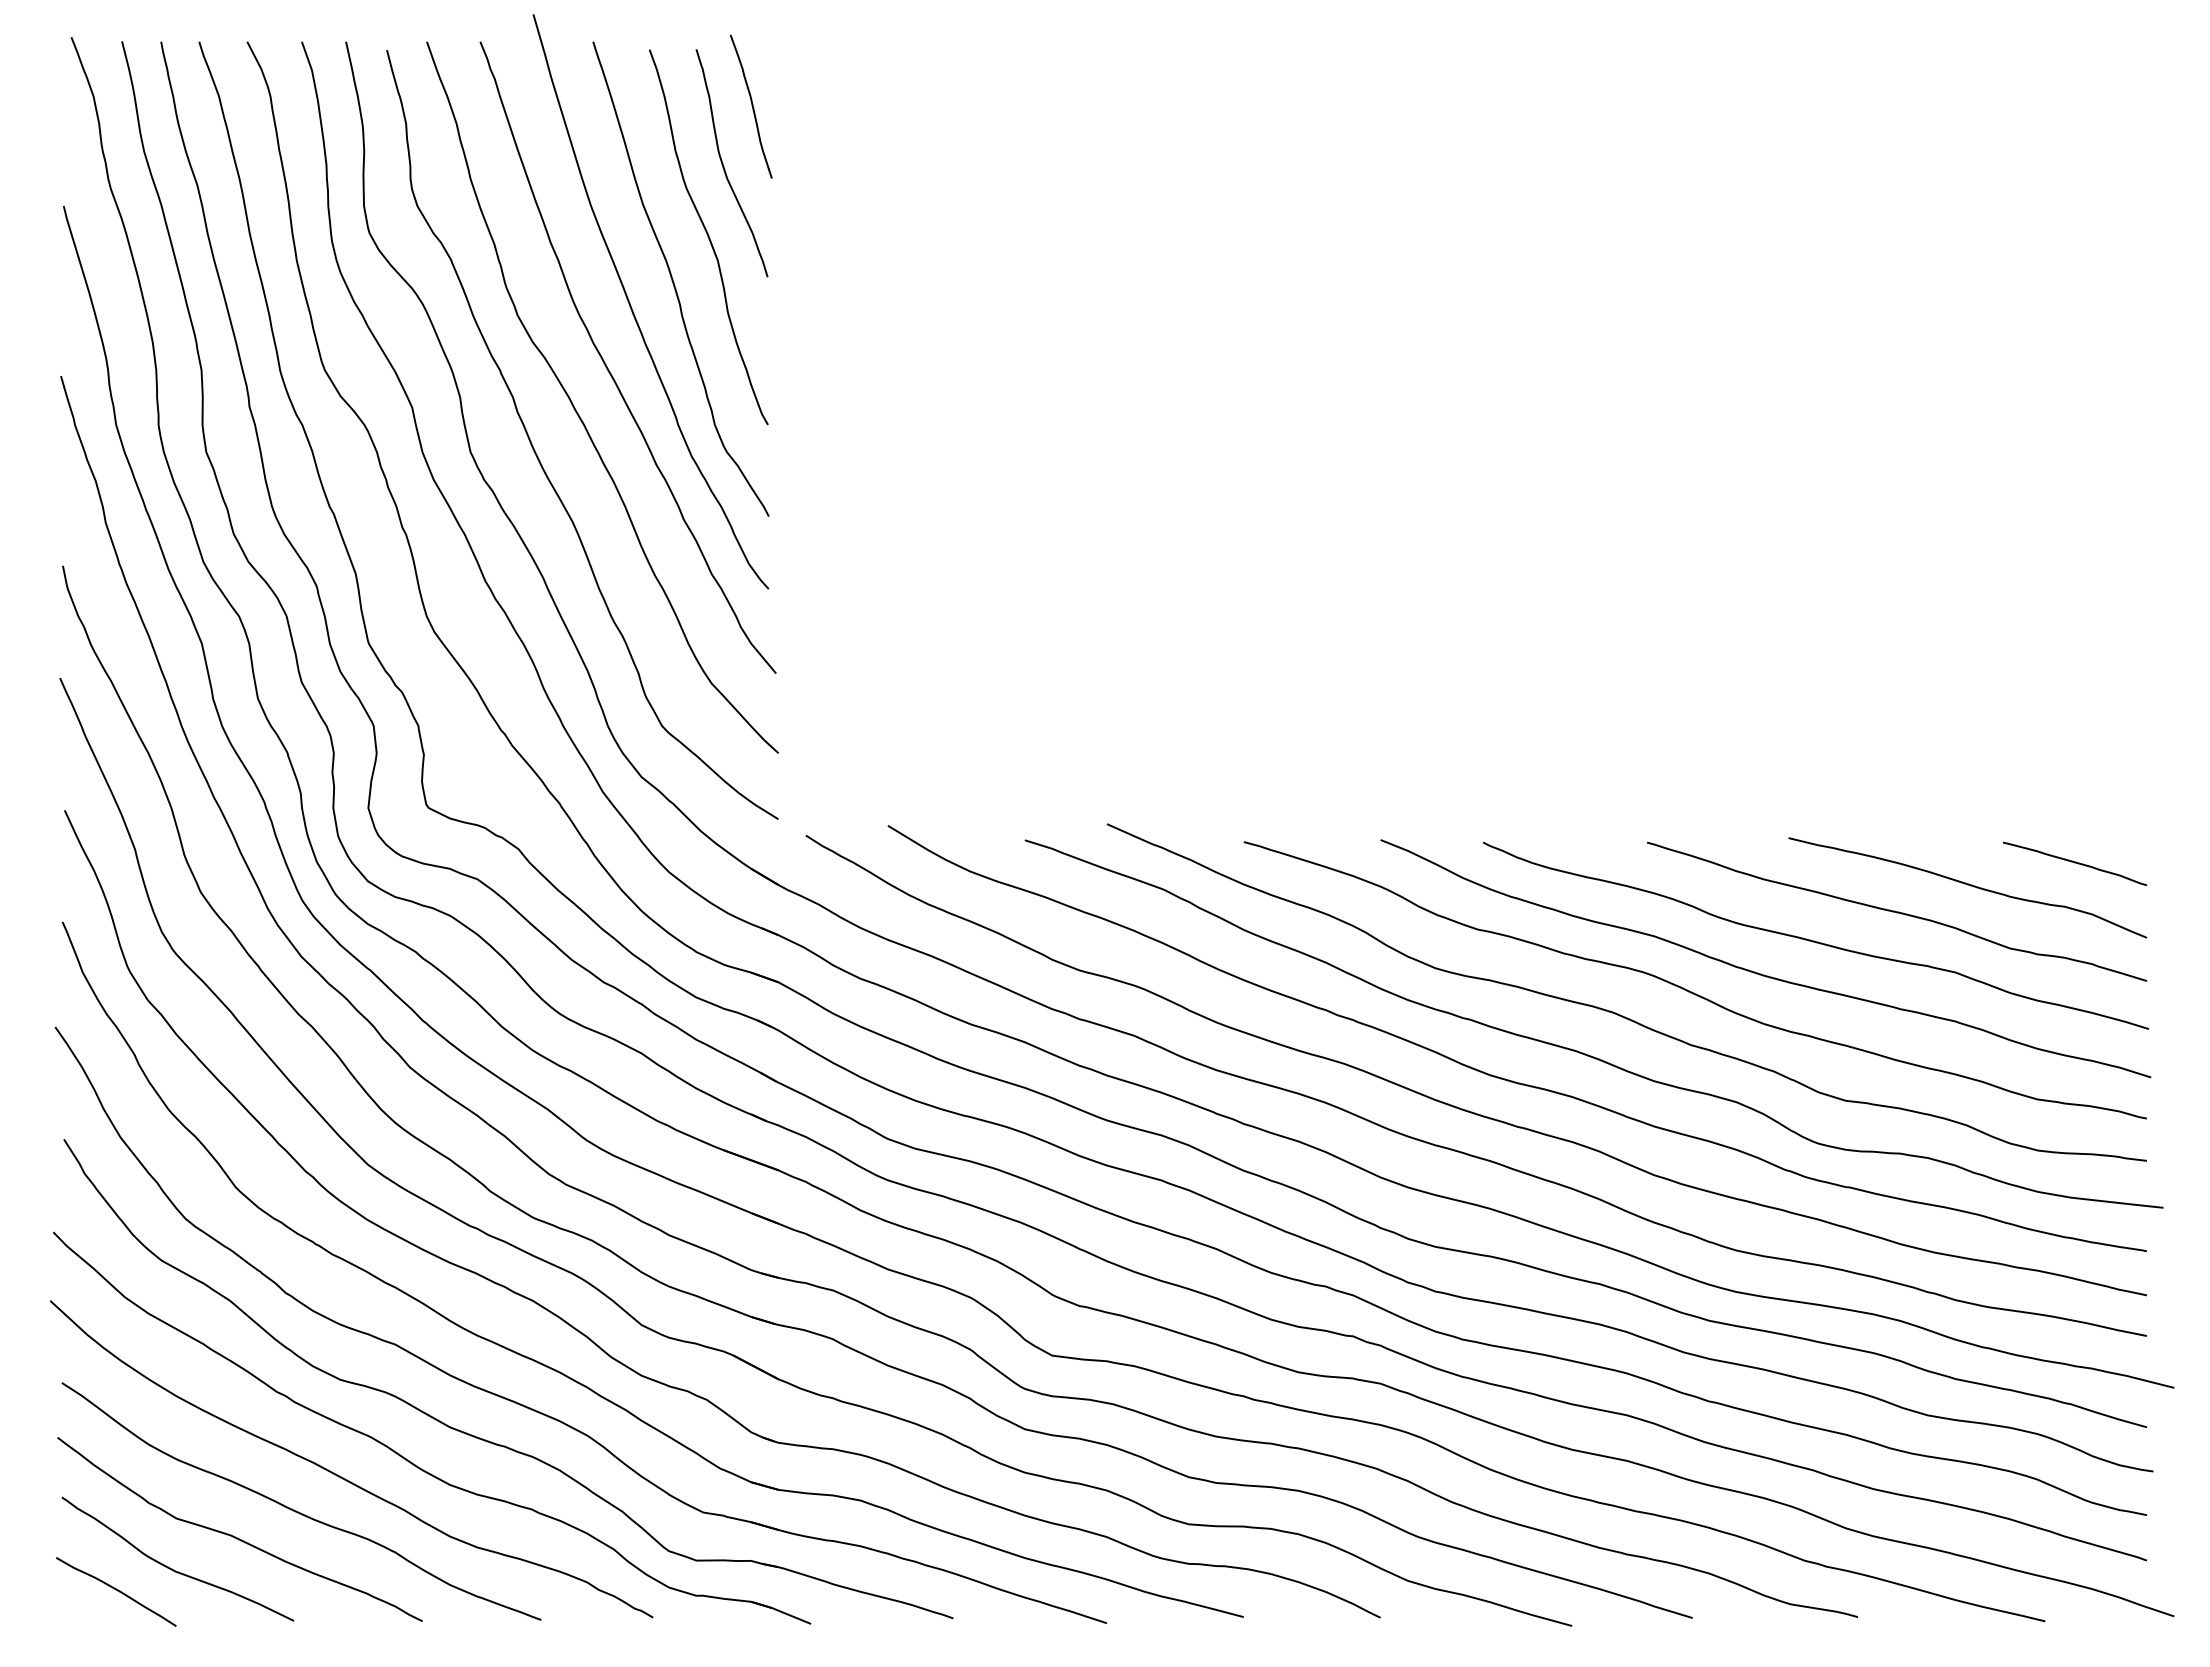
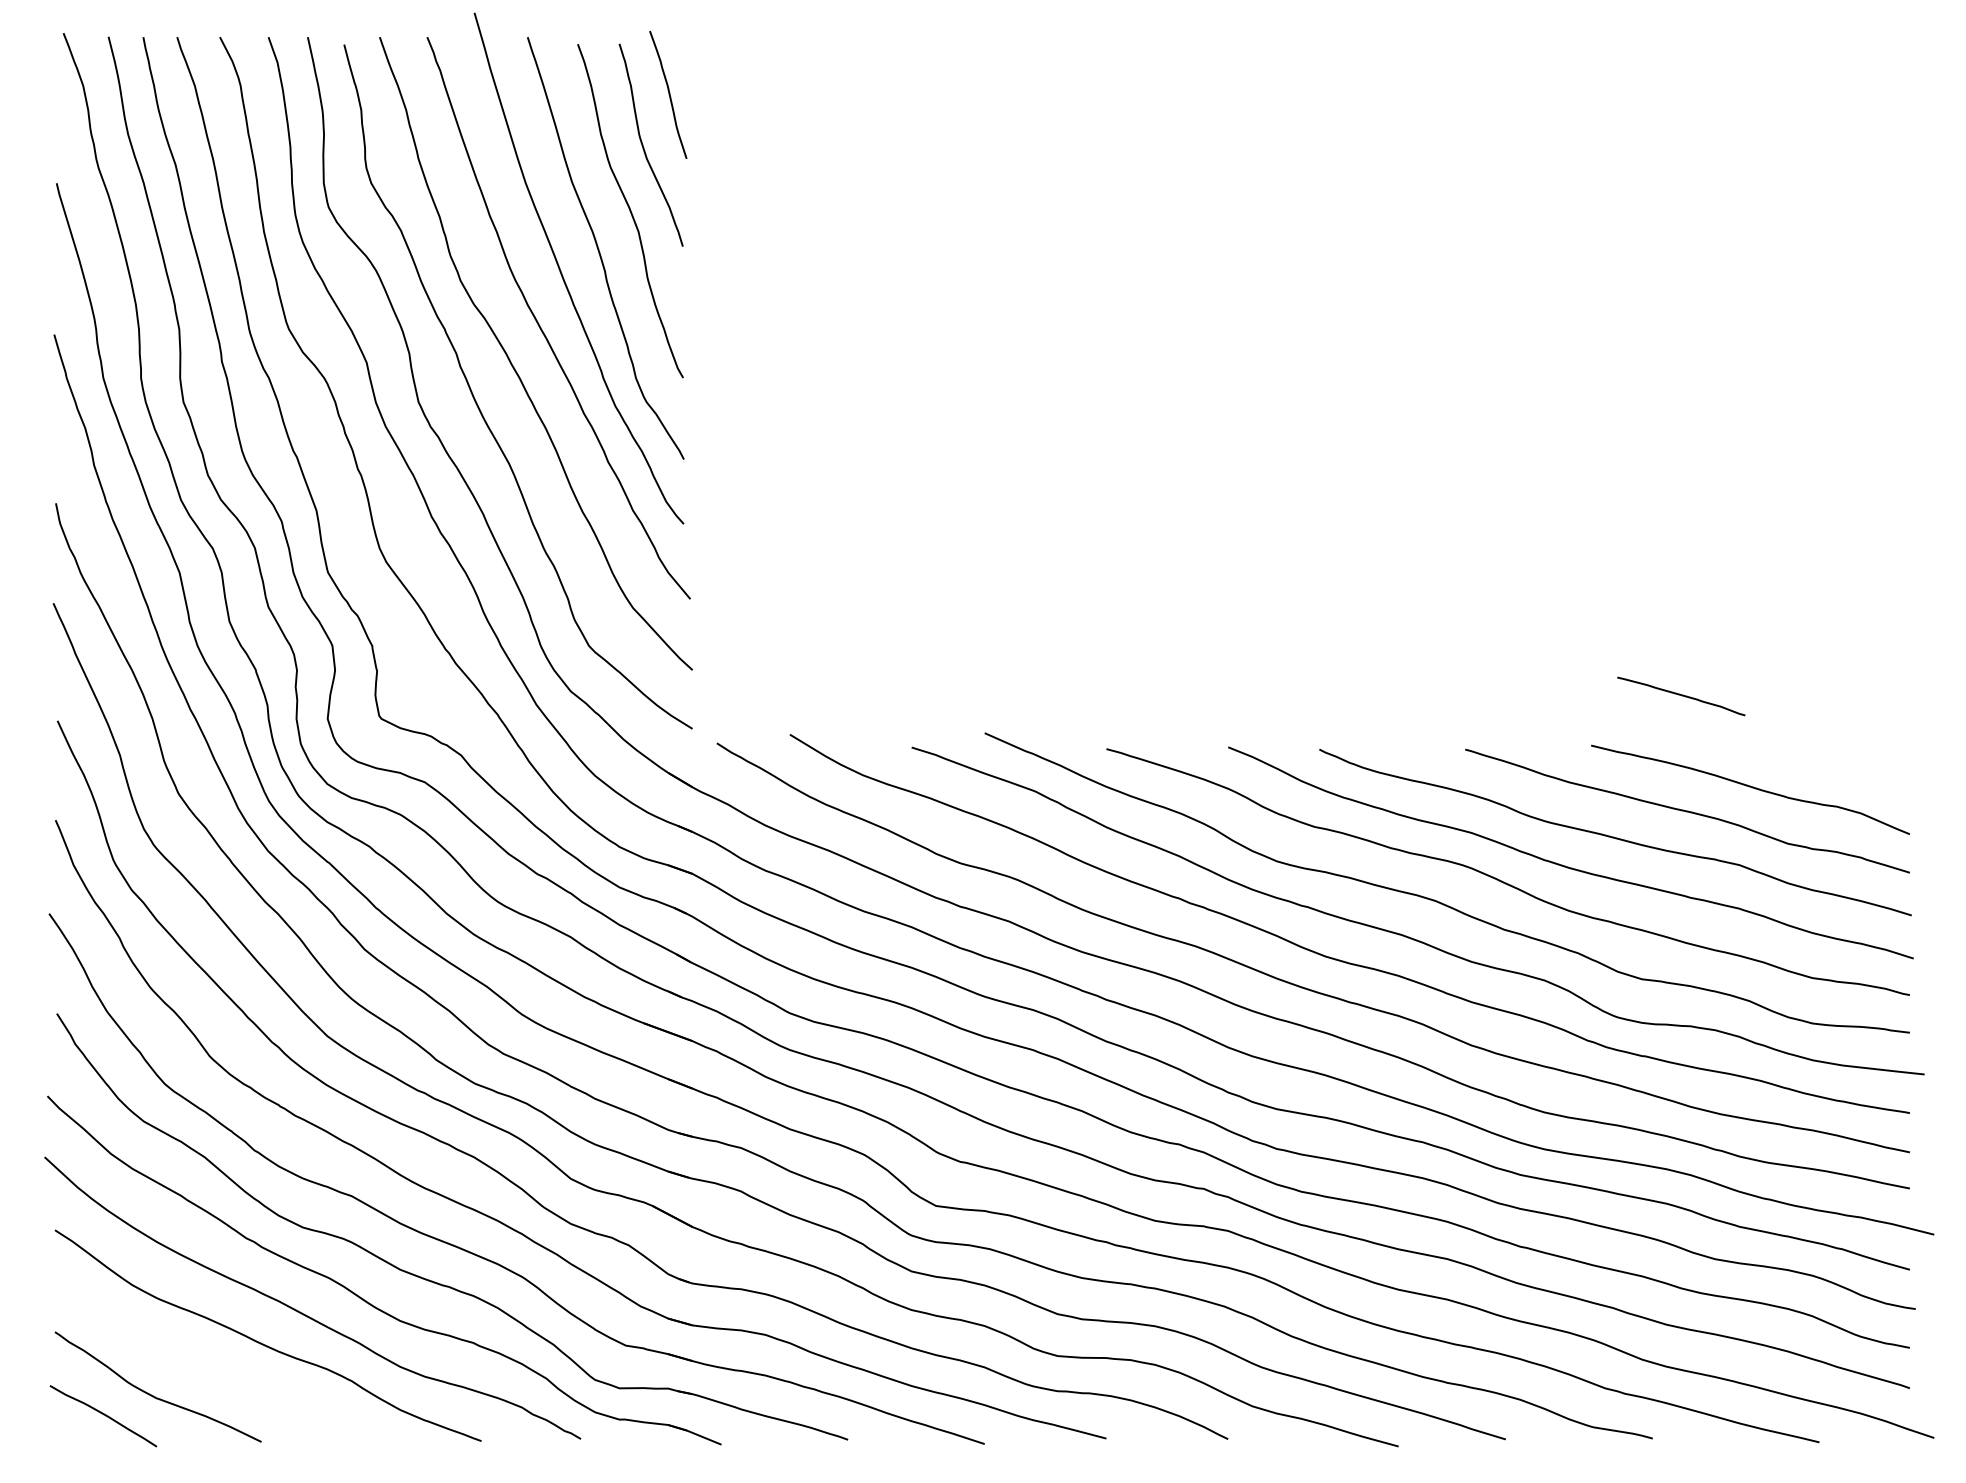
curve: (2074, 863) -> (1680, 696), moved
curve: (235, 1536) -> (209, 1366), removed

